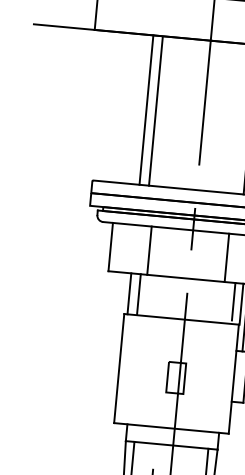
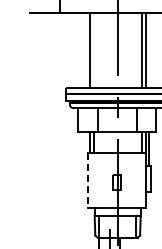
line: (156, 111) -> (94, 50), removed
line: (120, 369) -> (88, 180), solid -> dashed

